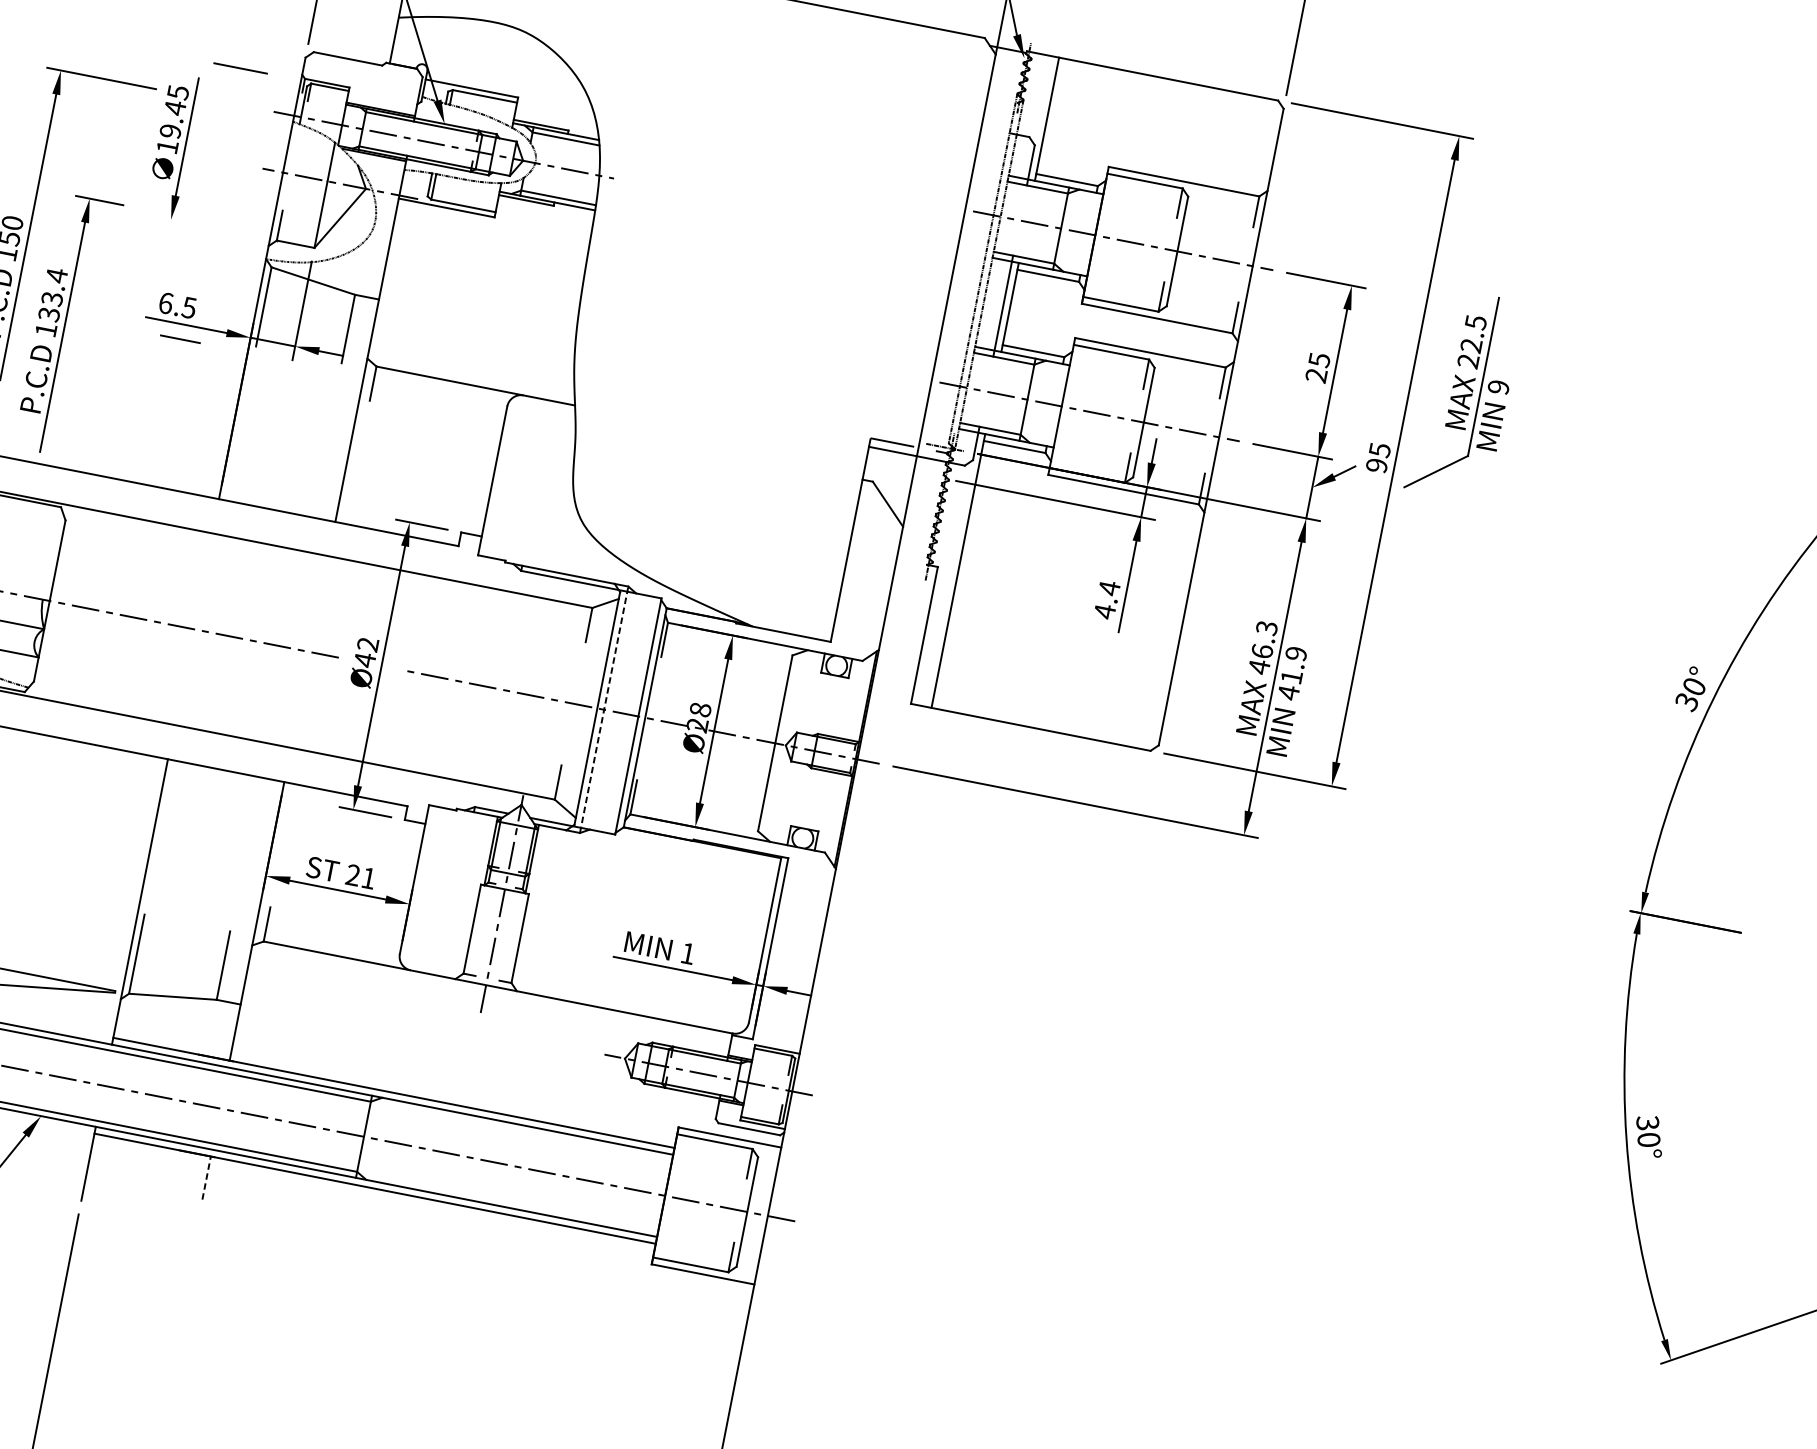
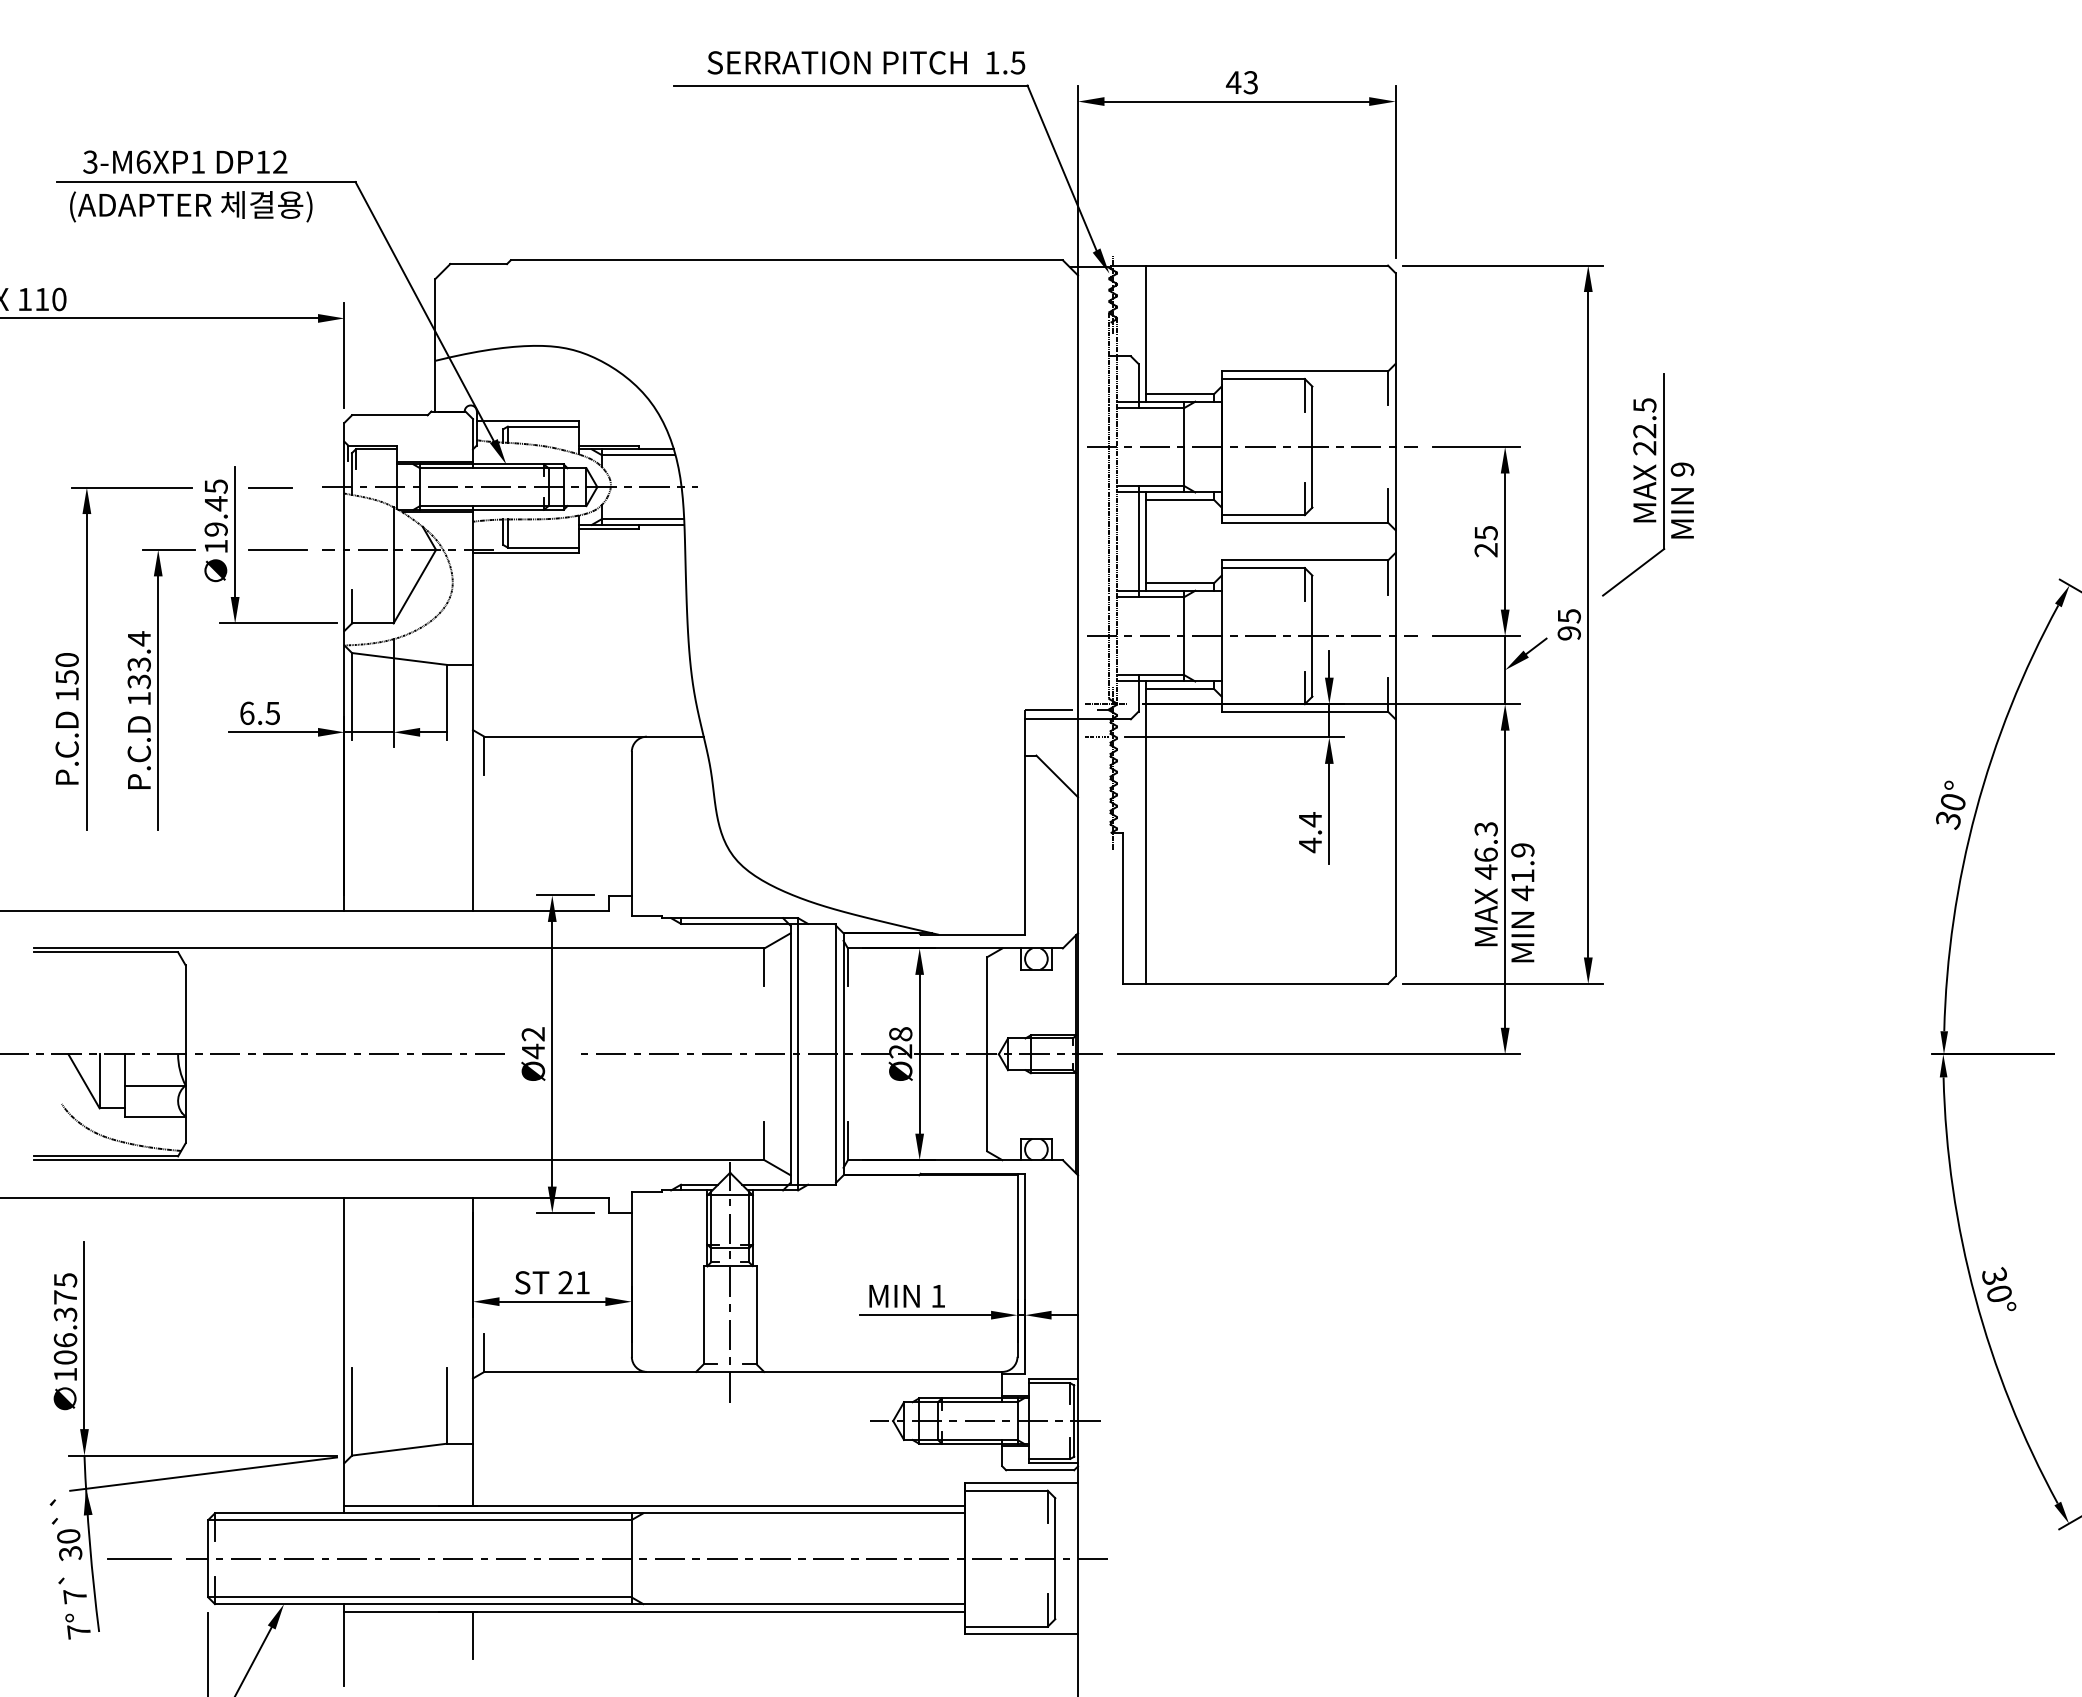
line: (240, 68) -> (277, 549), moved
line: (210, 227) -> (278, 623), added
part: (67, 325) -> (161, 689), moved
line: (180, 339) -> (270, 487), moved
part: (1465, 394) -> (1648, 484), moved
line: (931, 476) -> (1097, 737), added
line: (604, 709) -> (798, 1053), dashed -> solid
line: (207, 1178) -> (473, 1635), dashed -> solid

